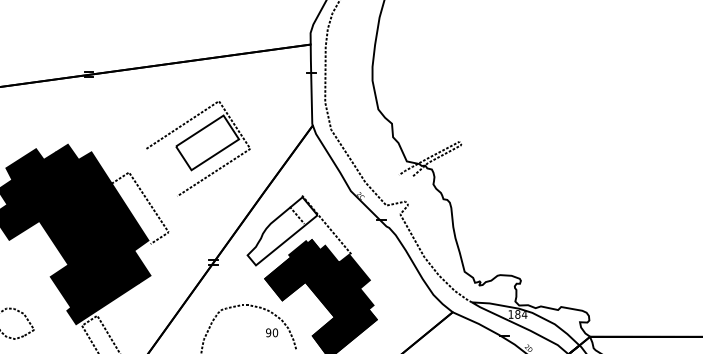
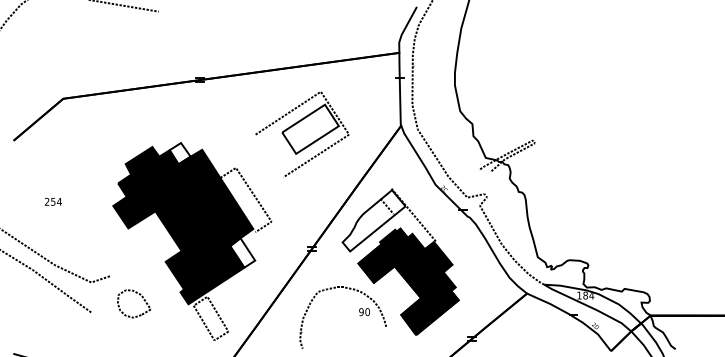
part: (198, 148) -> (302, 134), moved
fill: (66, 156) -> (179, 153), removed
fill: (136, 266) -> (242, 252), removed

